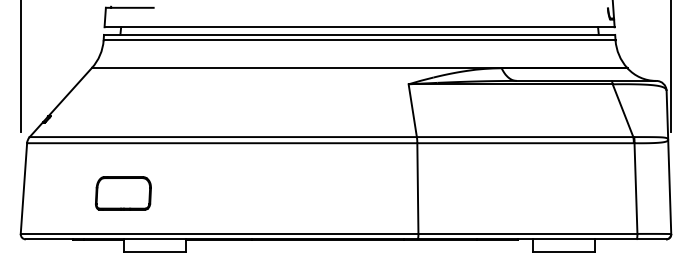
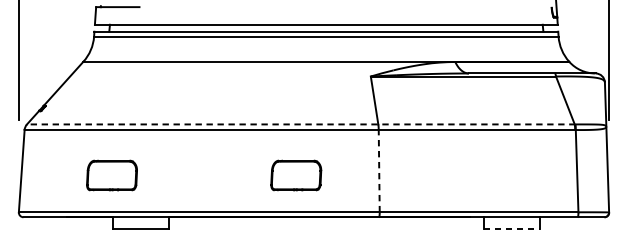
line: (331, 137) -> (300, 124), solid -> dashed
line: (417, 188) -> (378, 171), solid -> dashed
part: (326, 193) -> (296, 175), added
line: (564, 252) -> (512, 229), solid -> dashed

